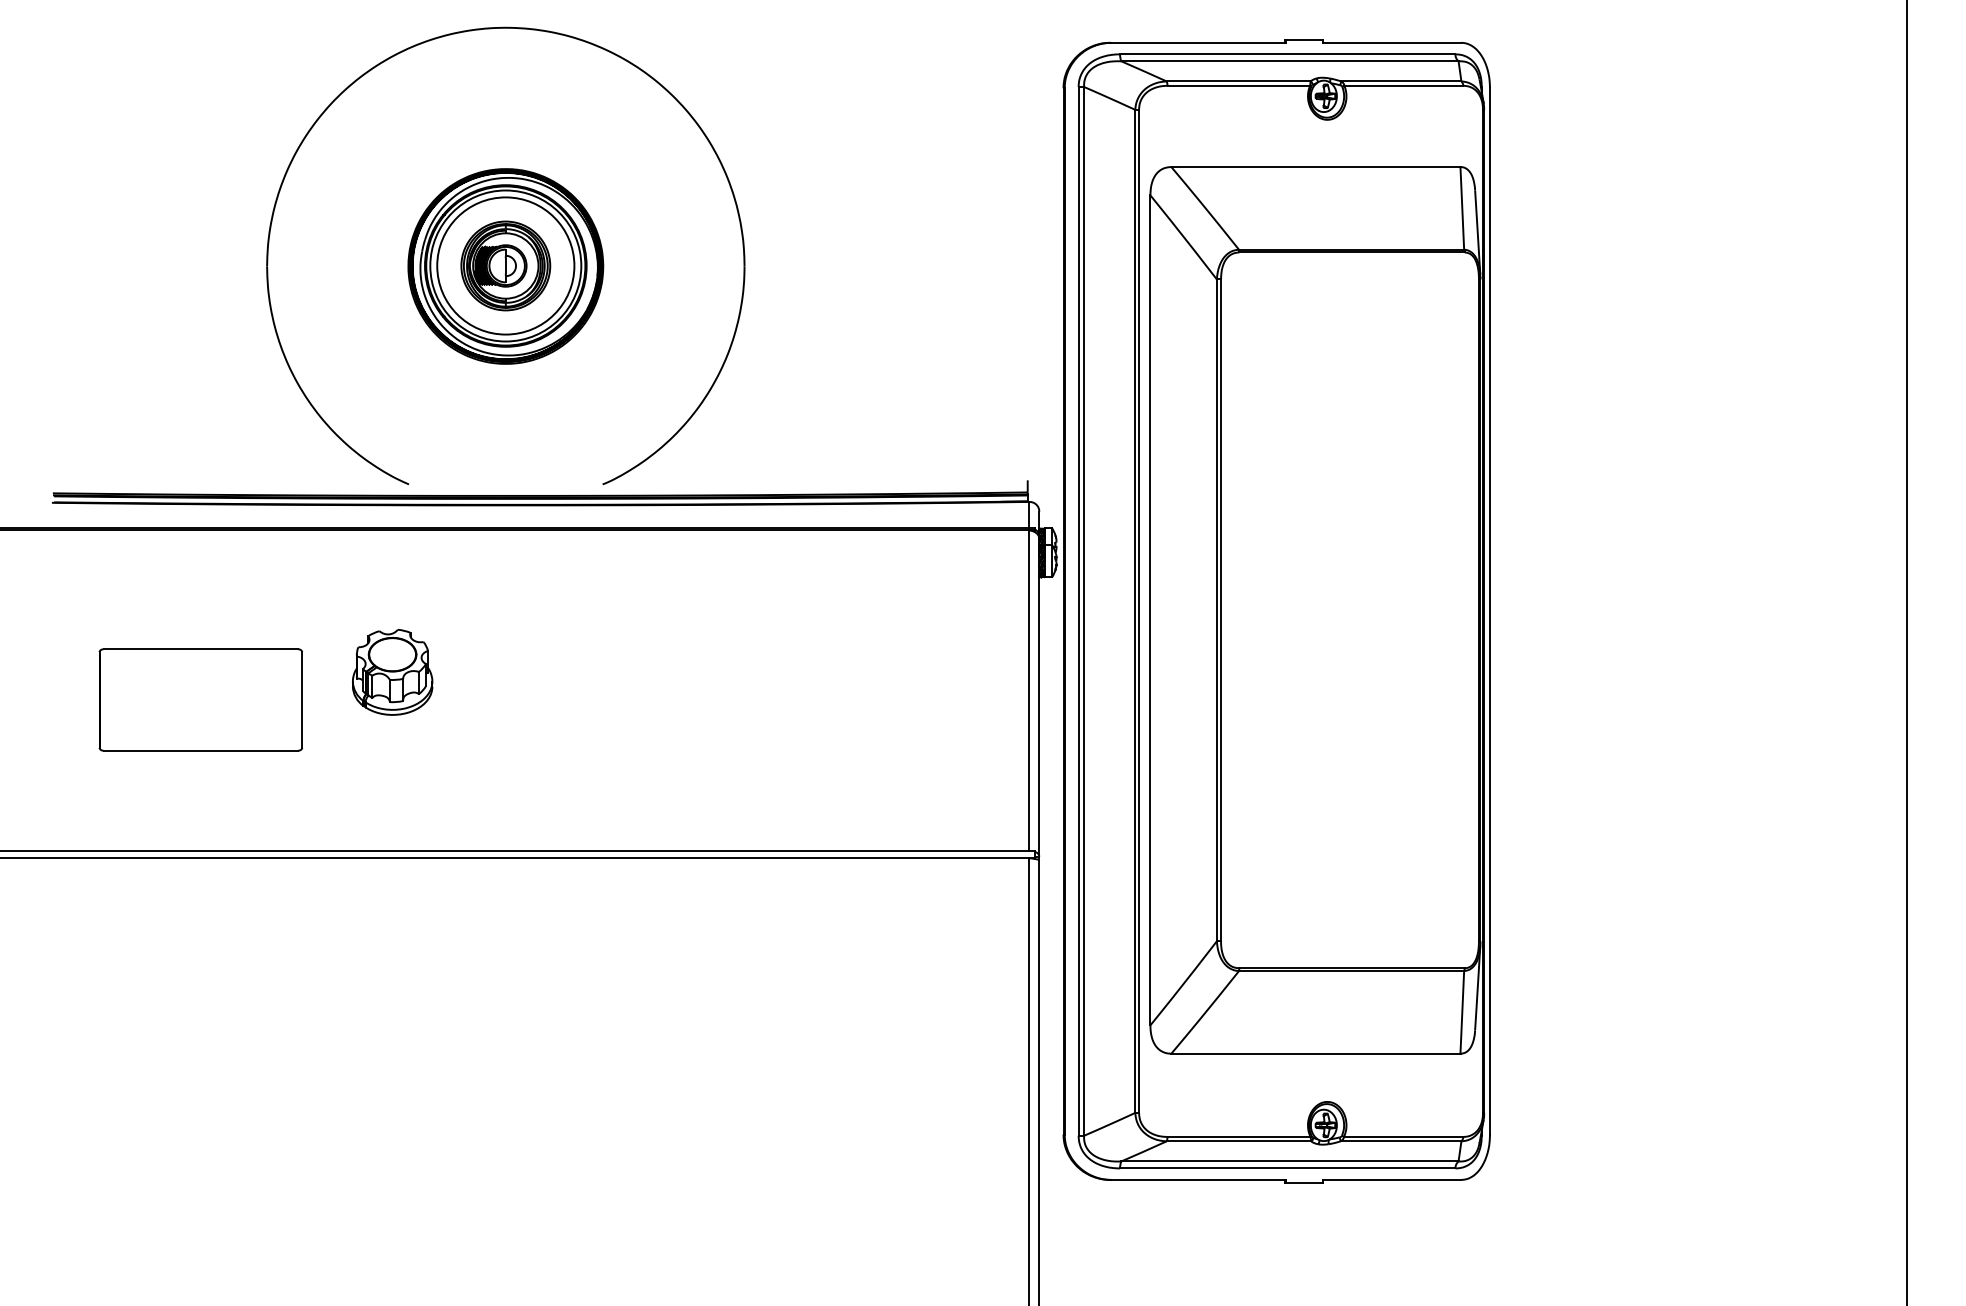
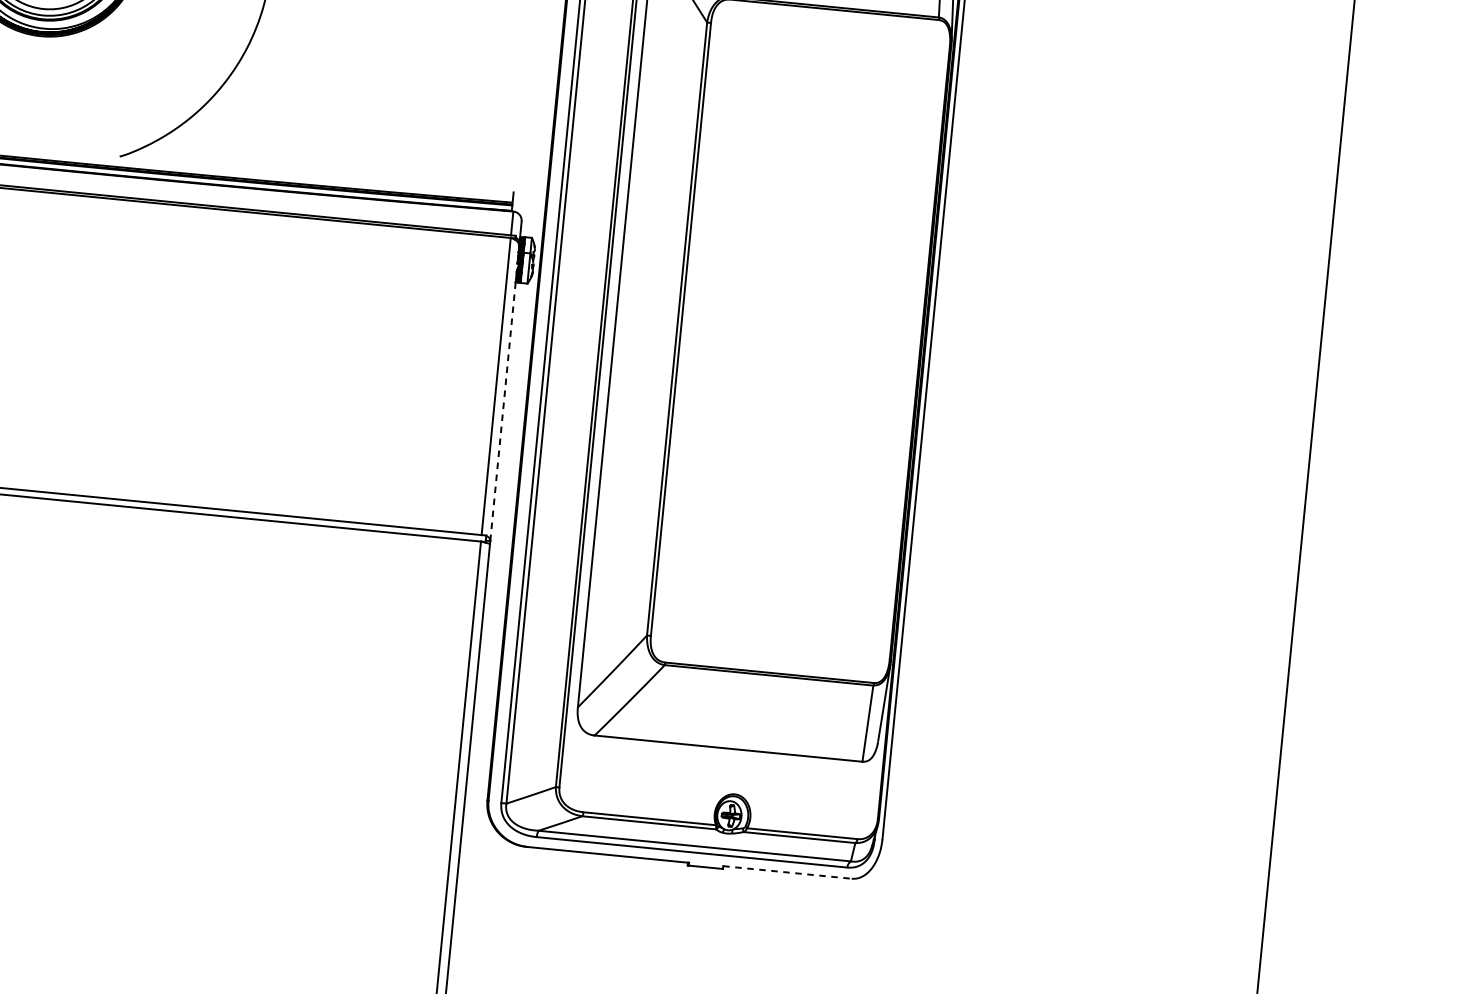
line: (1039, 697) -> (504, 393), solid -> dashed
line: (1392, 1179) -> (788, 872), solid -> dashed

